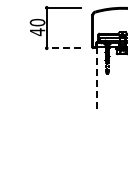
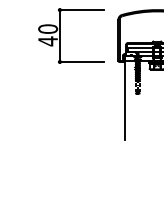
line: (63, 48) -> (81, 62), dashed -> solid
line: (97, 78) -> (124, 100), dashed -> solid

